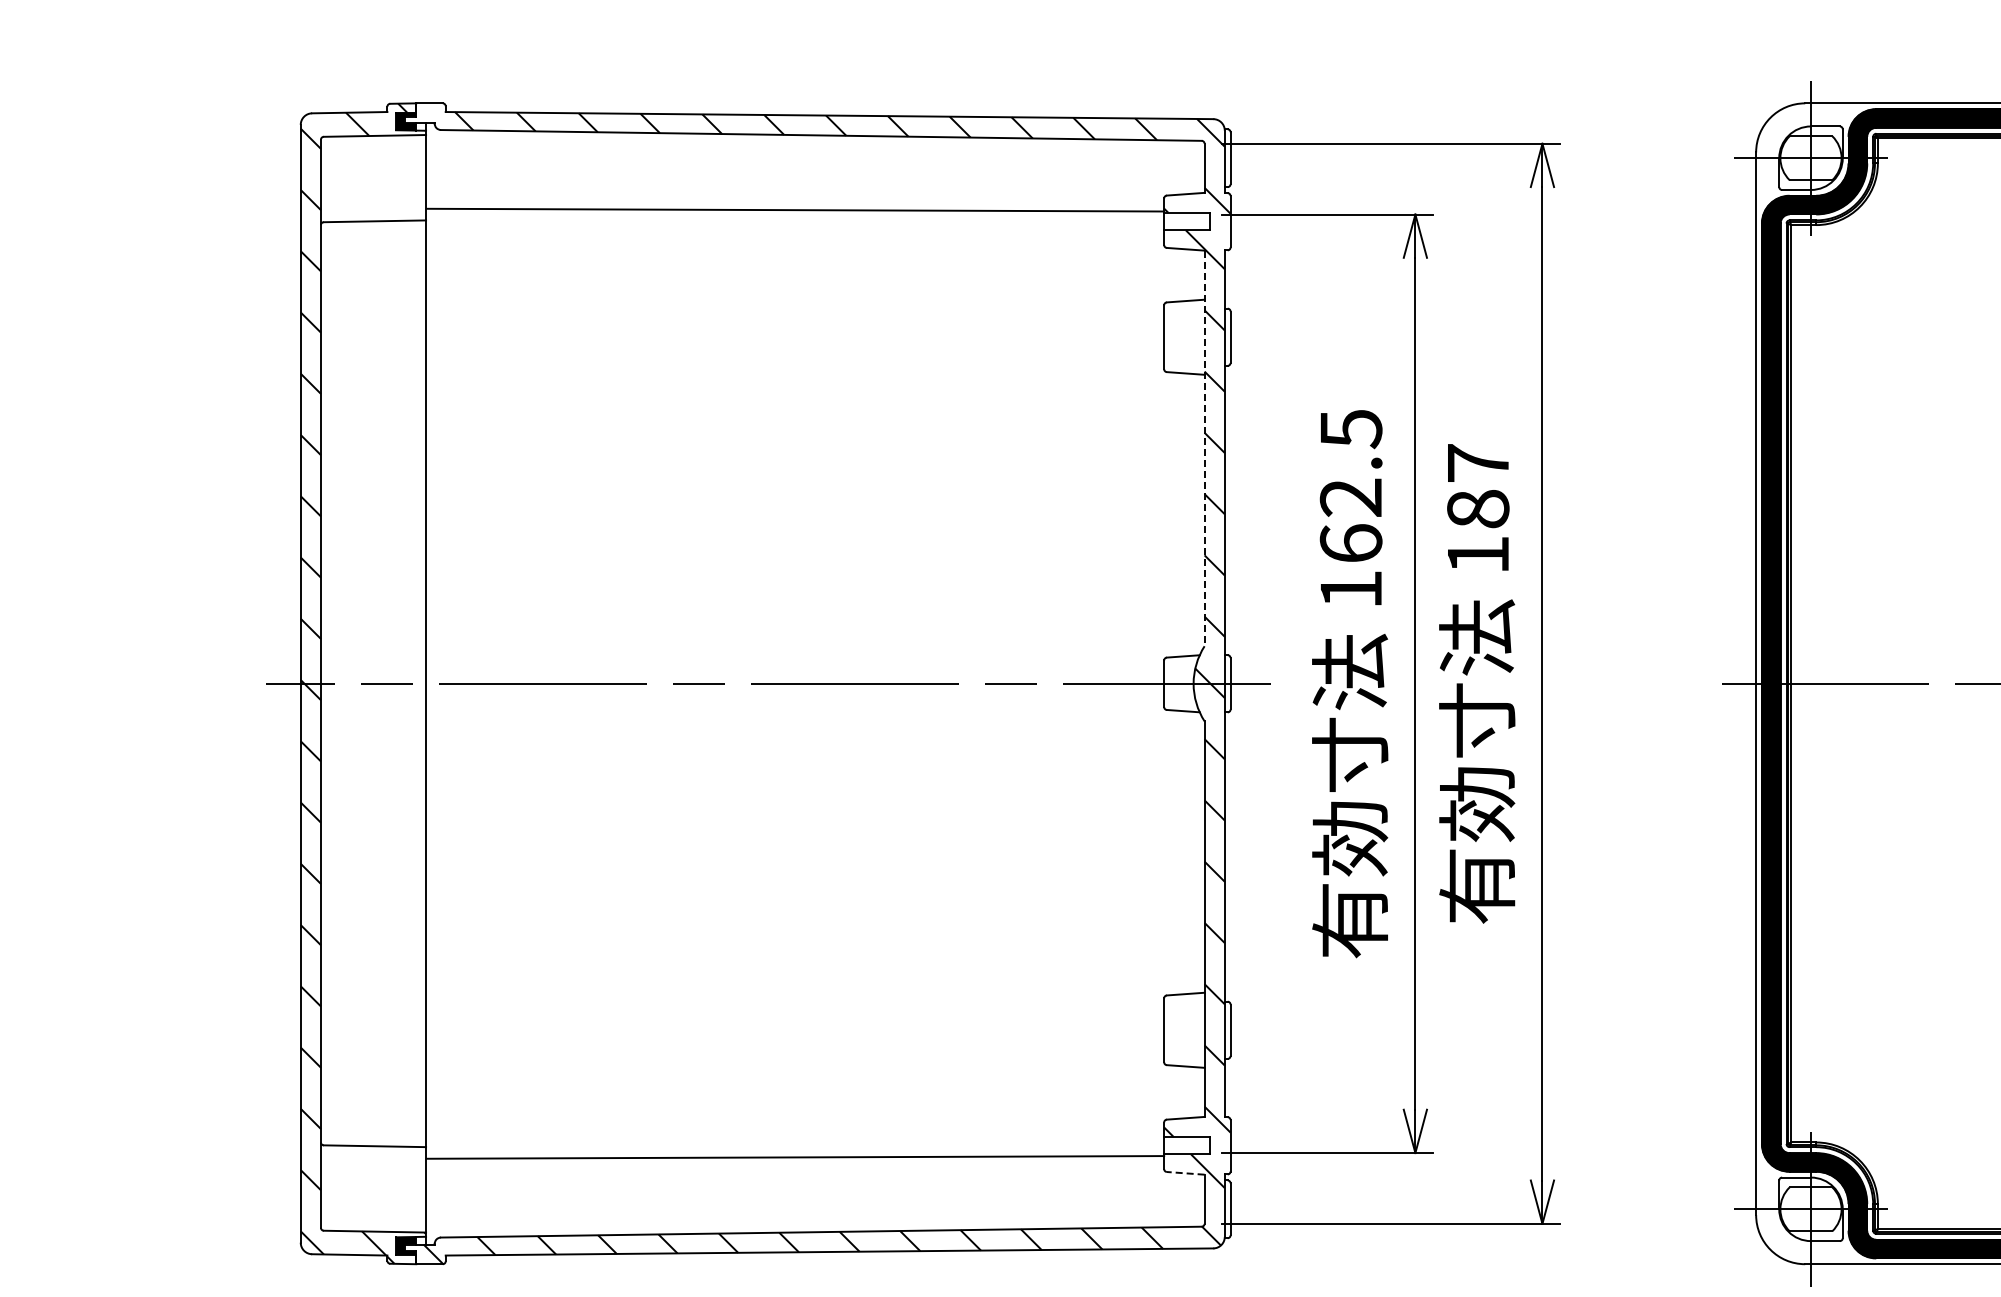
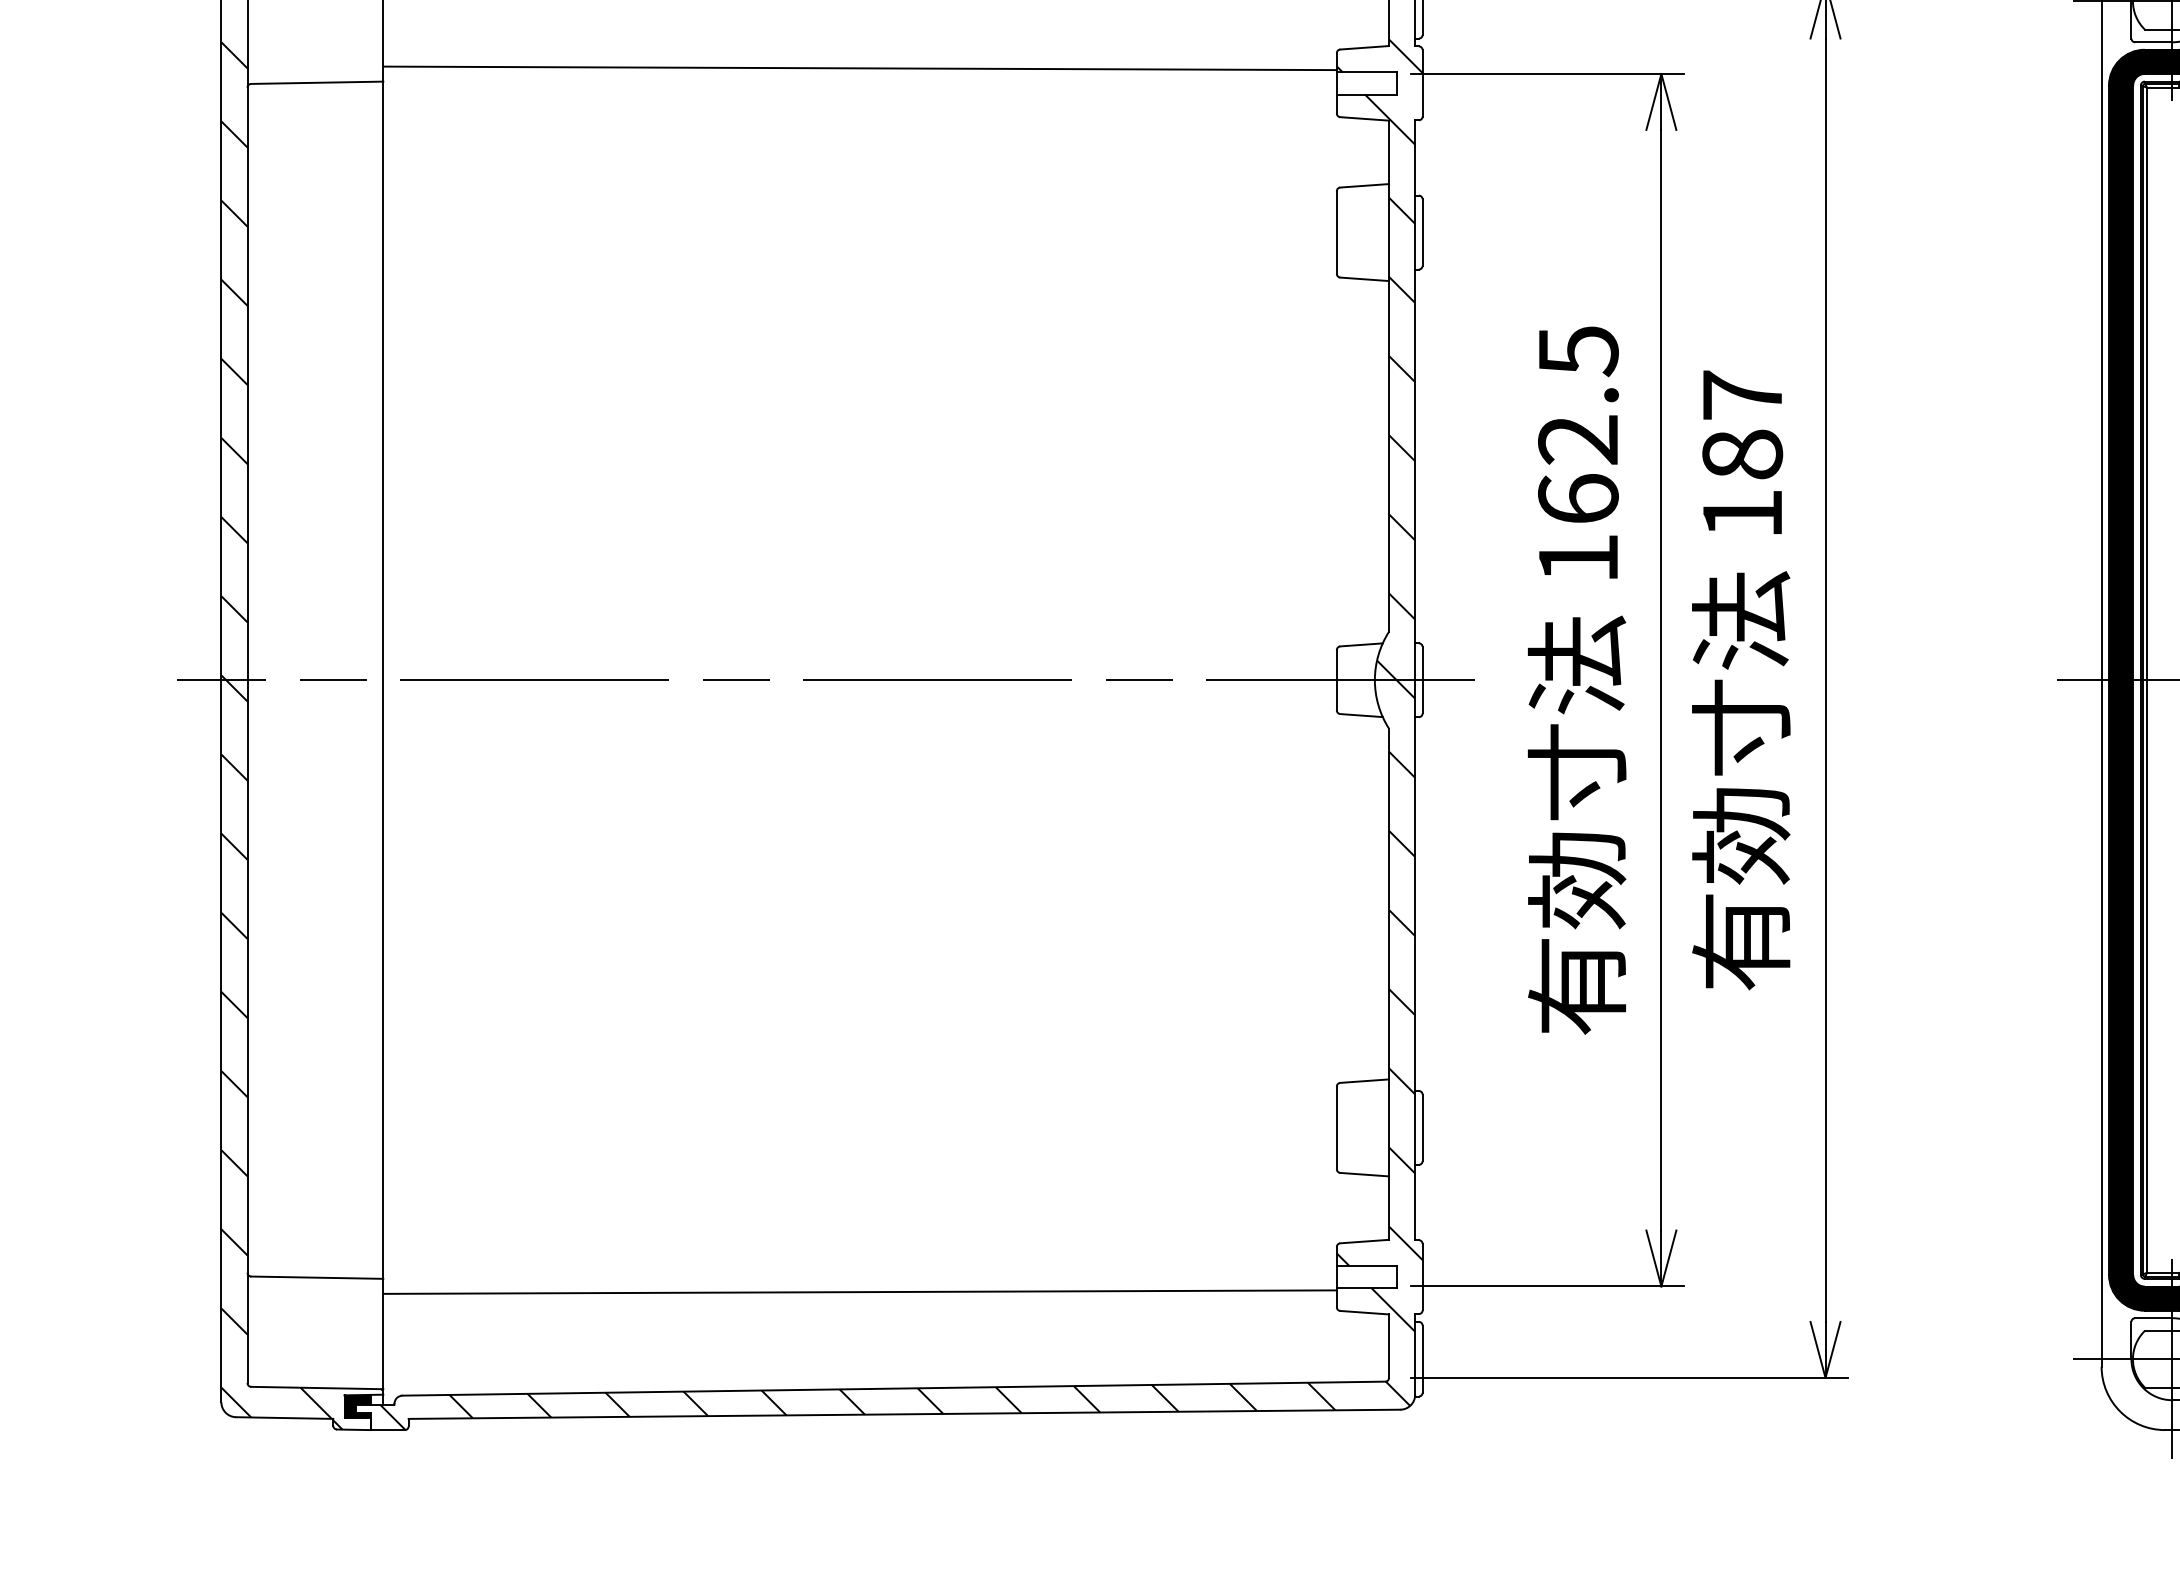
line: (1204, 448) -> (1388, 376), dashed -> solid
line: (1185, 1173) -> (1364, 1312), dashed -> solid

